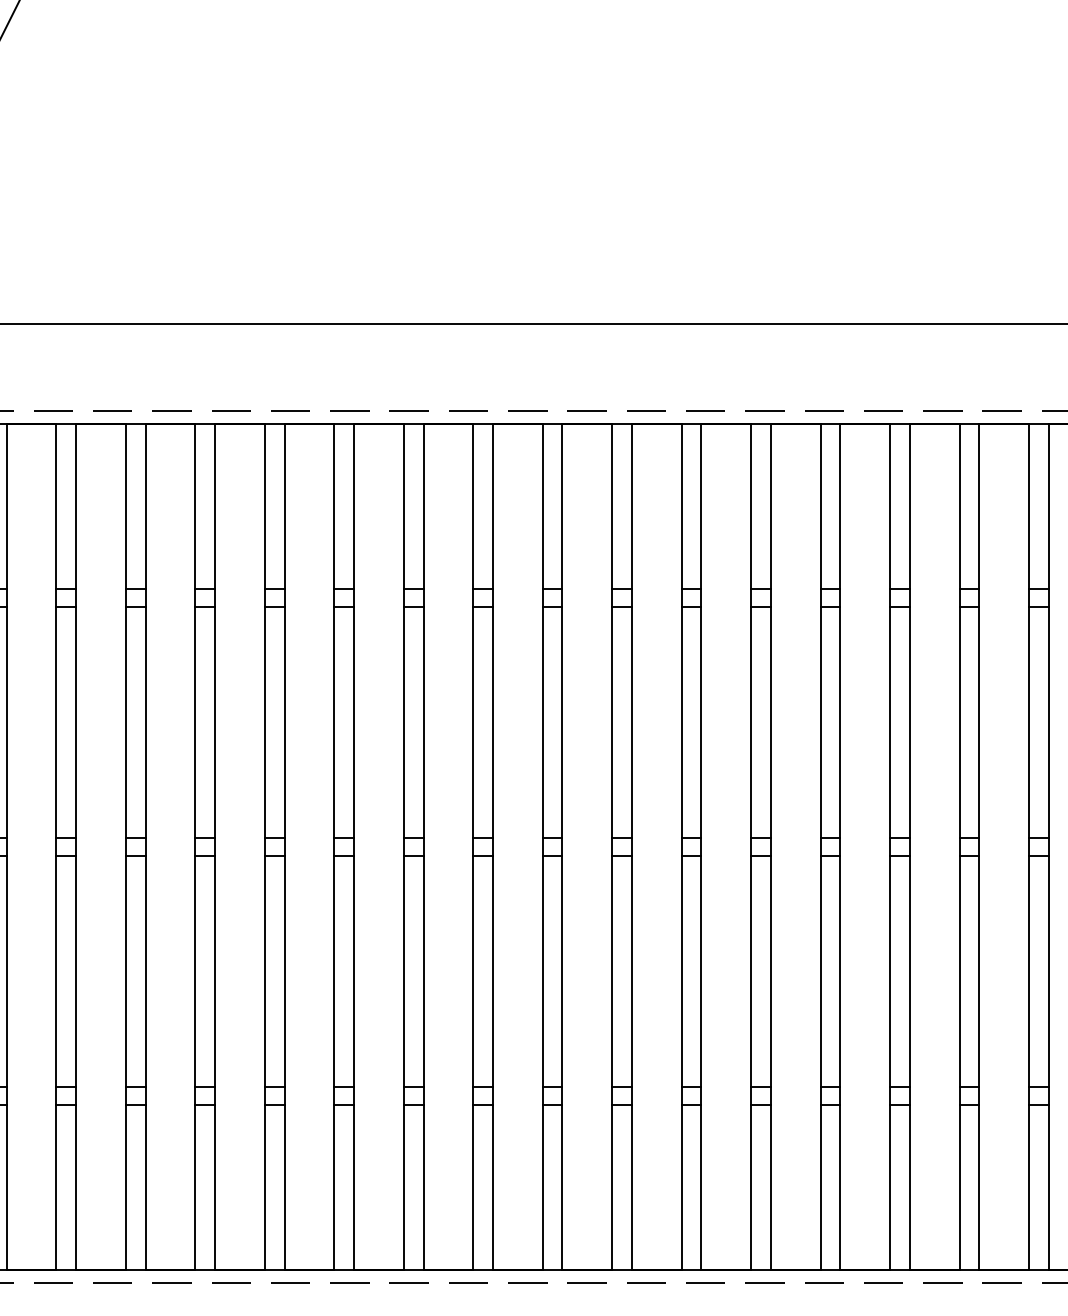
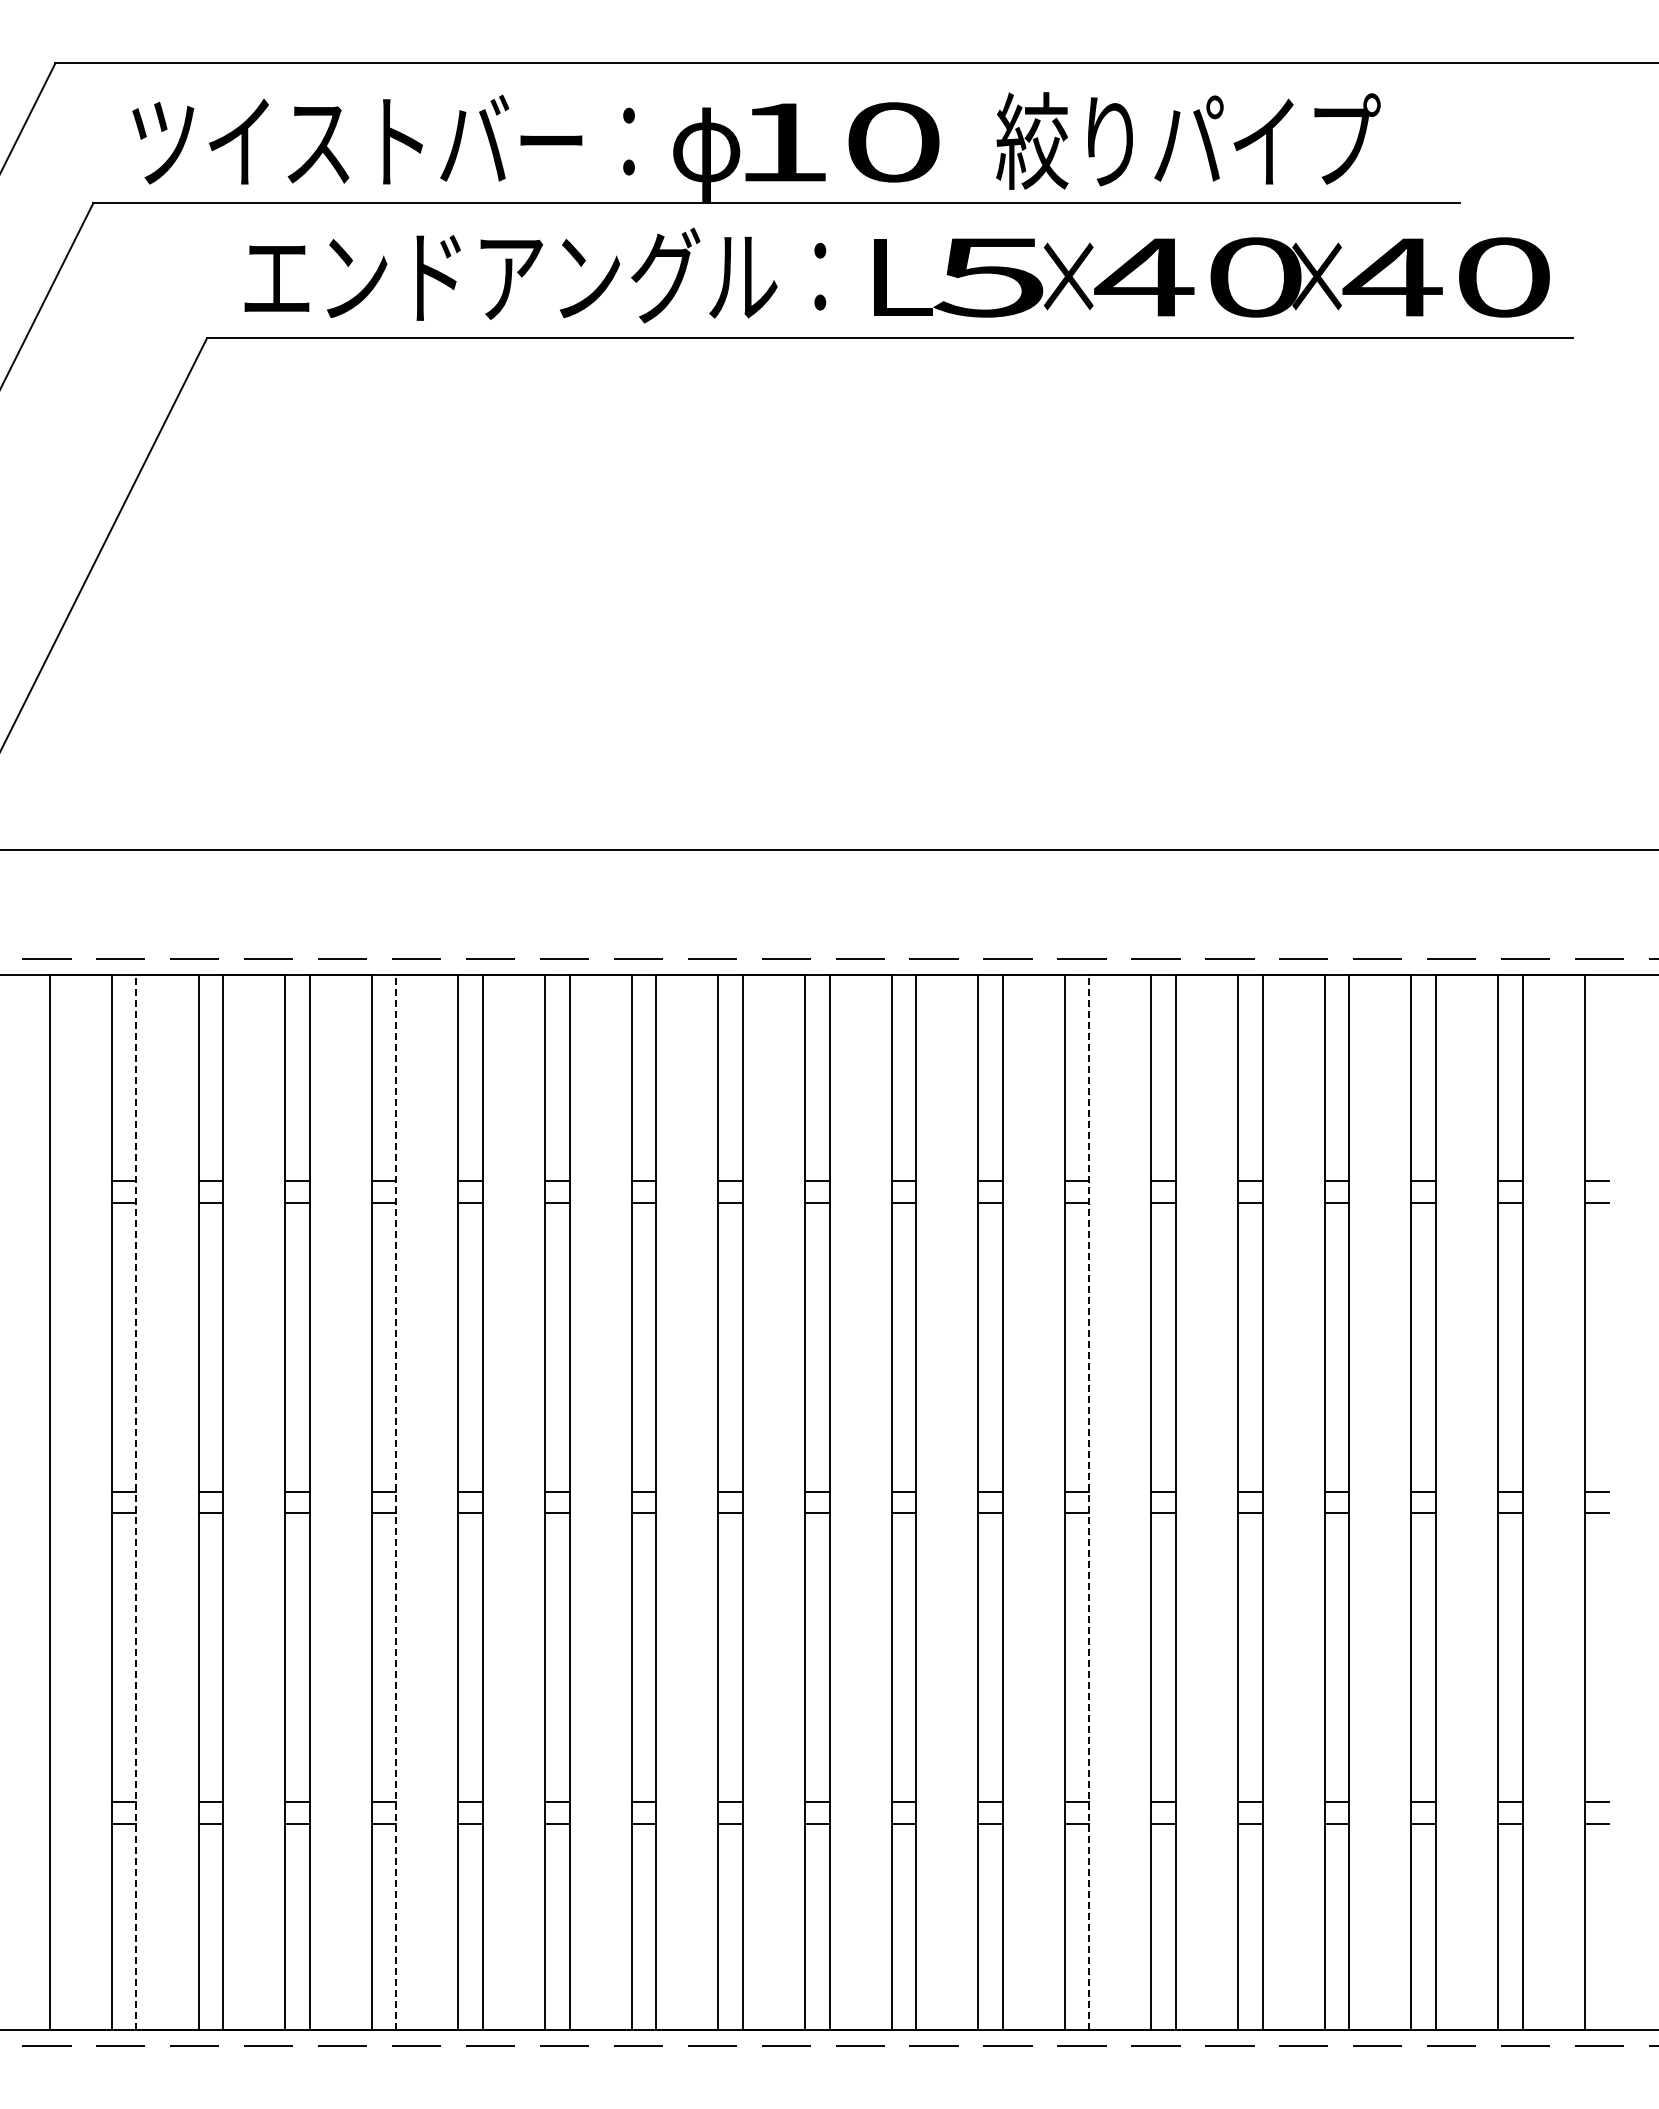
line: (6, 847) -> (136, 1502), solid -> dashed
line: (215, 847) -> (396, 1502), solid -> dashed
line: (770, 847) -> (1089, 1502), solid -> dashed

